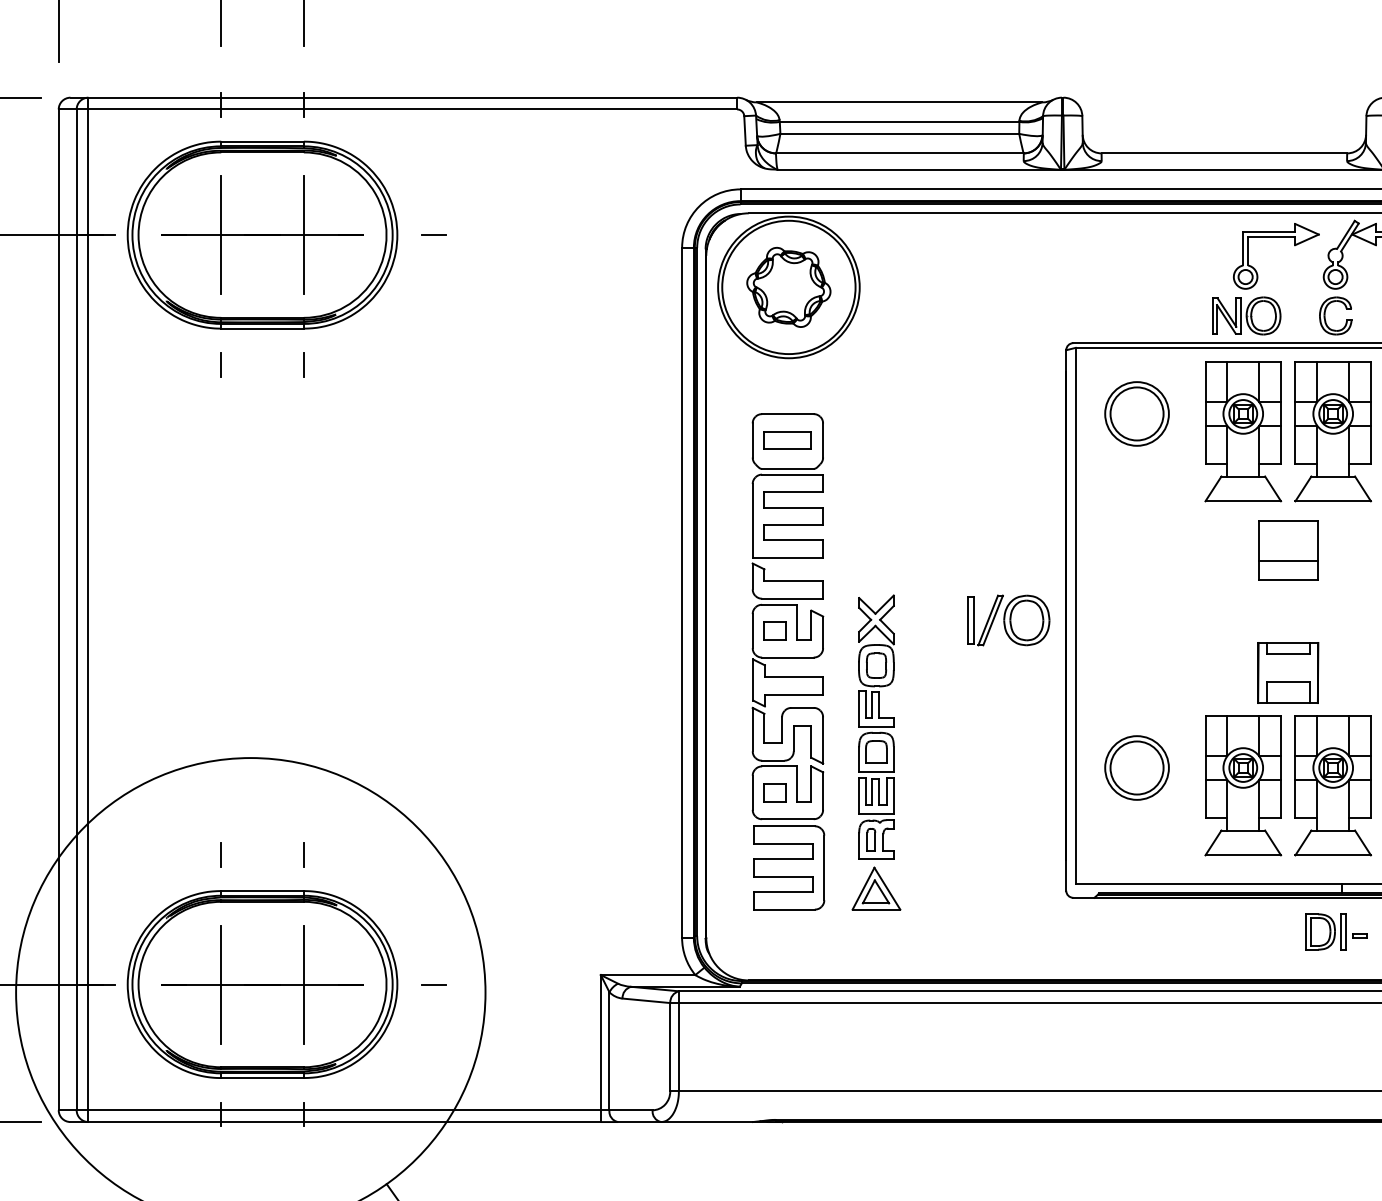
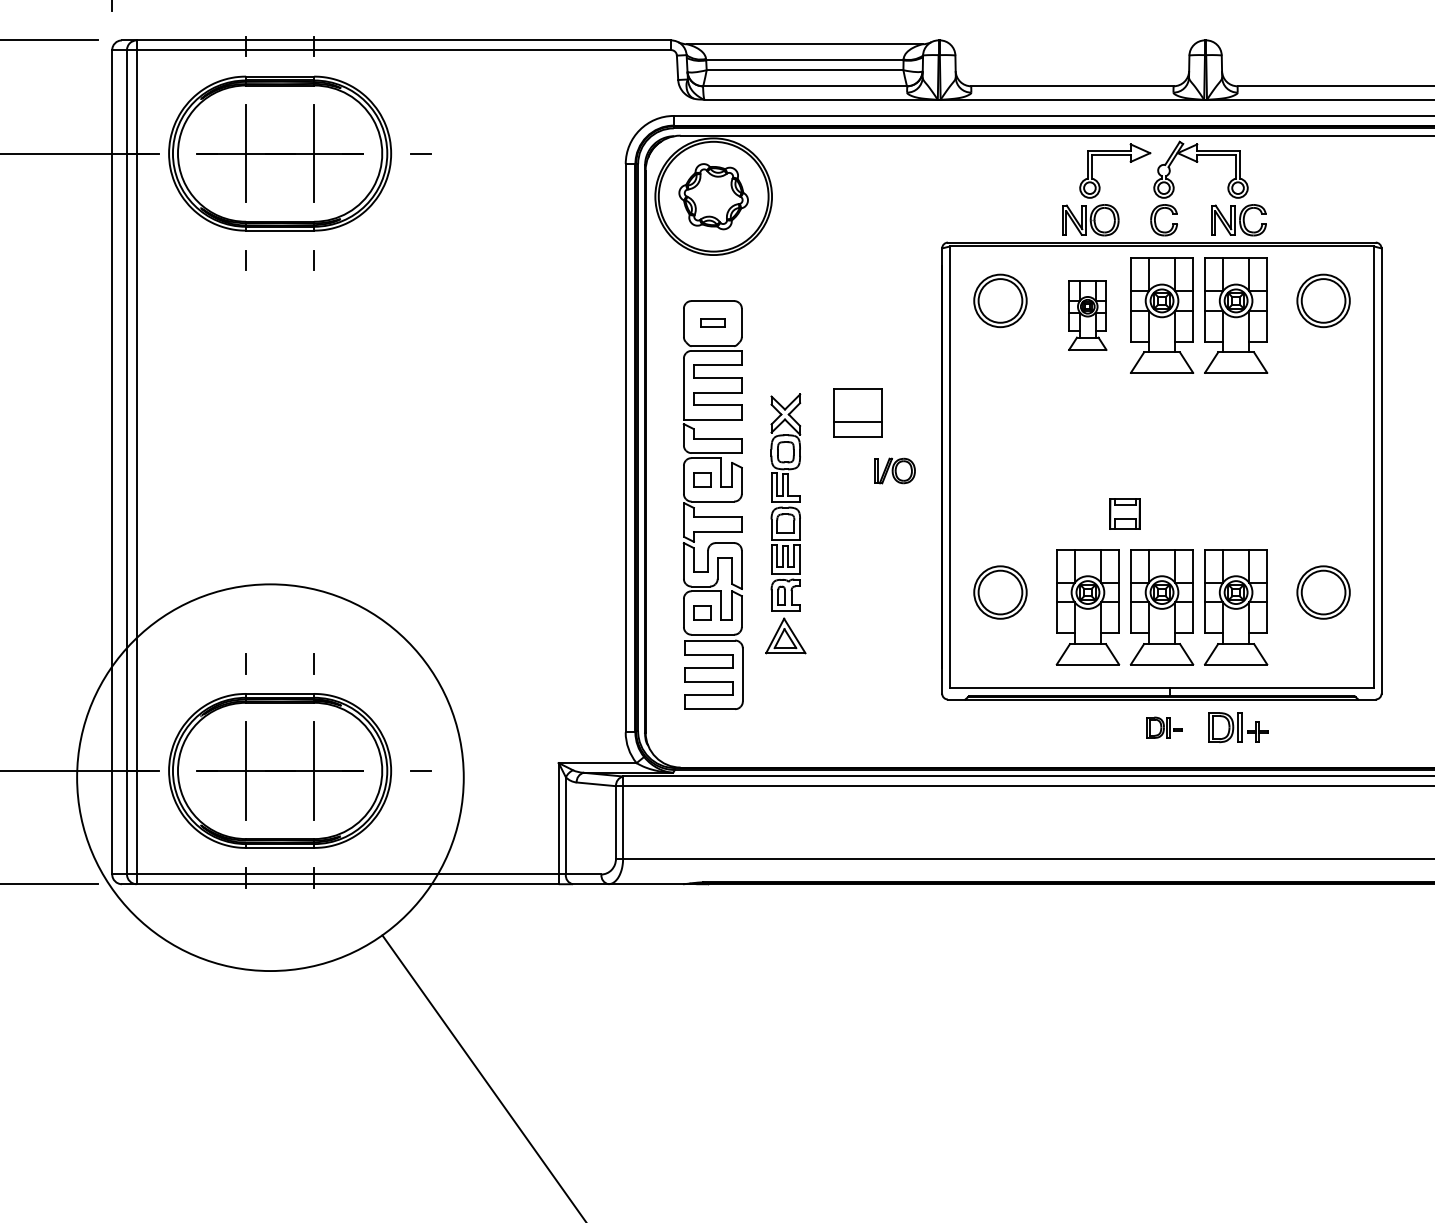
part: (1242, 431) -> (1087, 315), size x0.6
part: (787, 440) -> (712, 322), size x0.6
part: (1287, 549) -> (857, 412), moved
part: (1008, 619) -> (894, 470), size x0.6
part: (1287, 672) -> (1124, 513), size x0.6
part: (876, 752) -> (785, 523), moved
part: (1336, 931) -> (1164, 727), size x0.7

